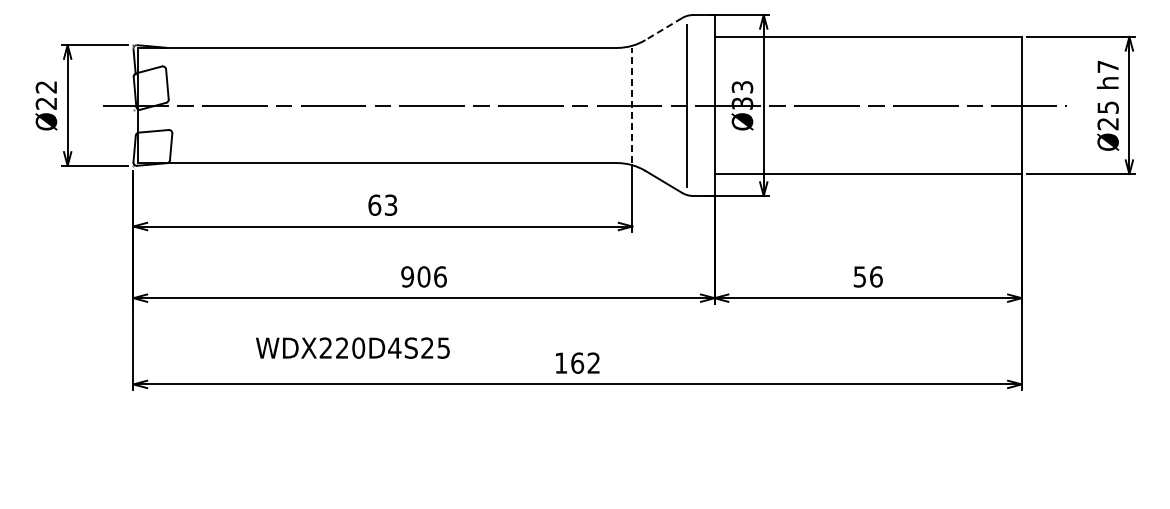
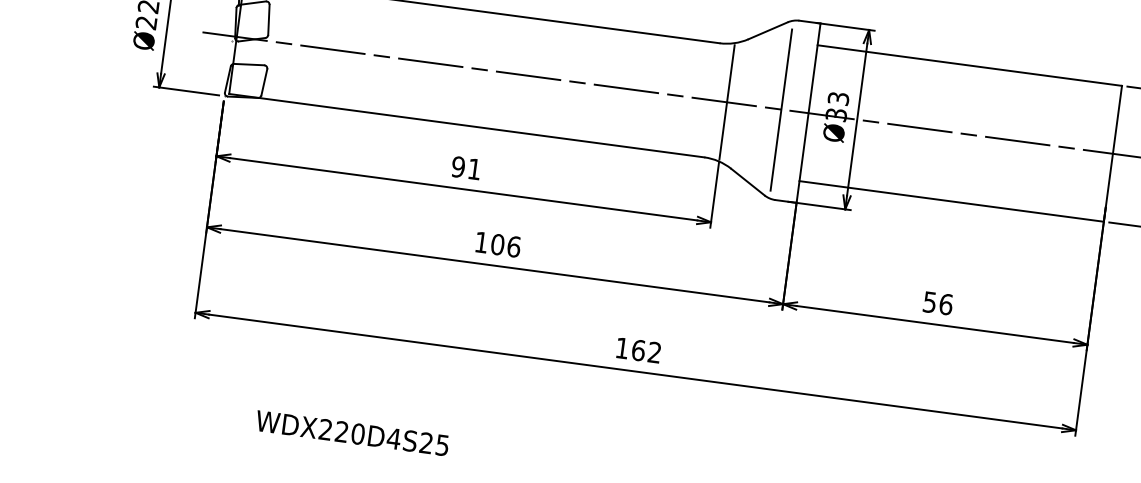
line: (663, 29) -> (767, 31), dashed -> solid
line: (632, 105) -> (727, 102), dashed -> solid
text: (382, 204) -> (466, 167), 63 -> 91
text: (407, 276) -> (481, 242), 906 -> 106
text: (352, 347) -> (352, 432), moved

